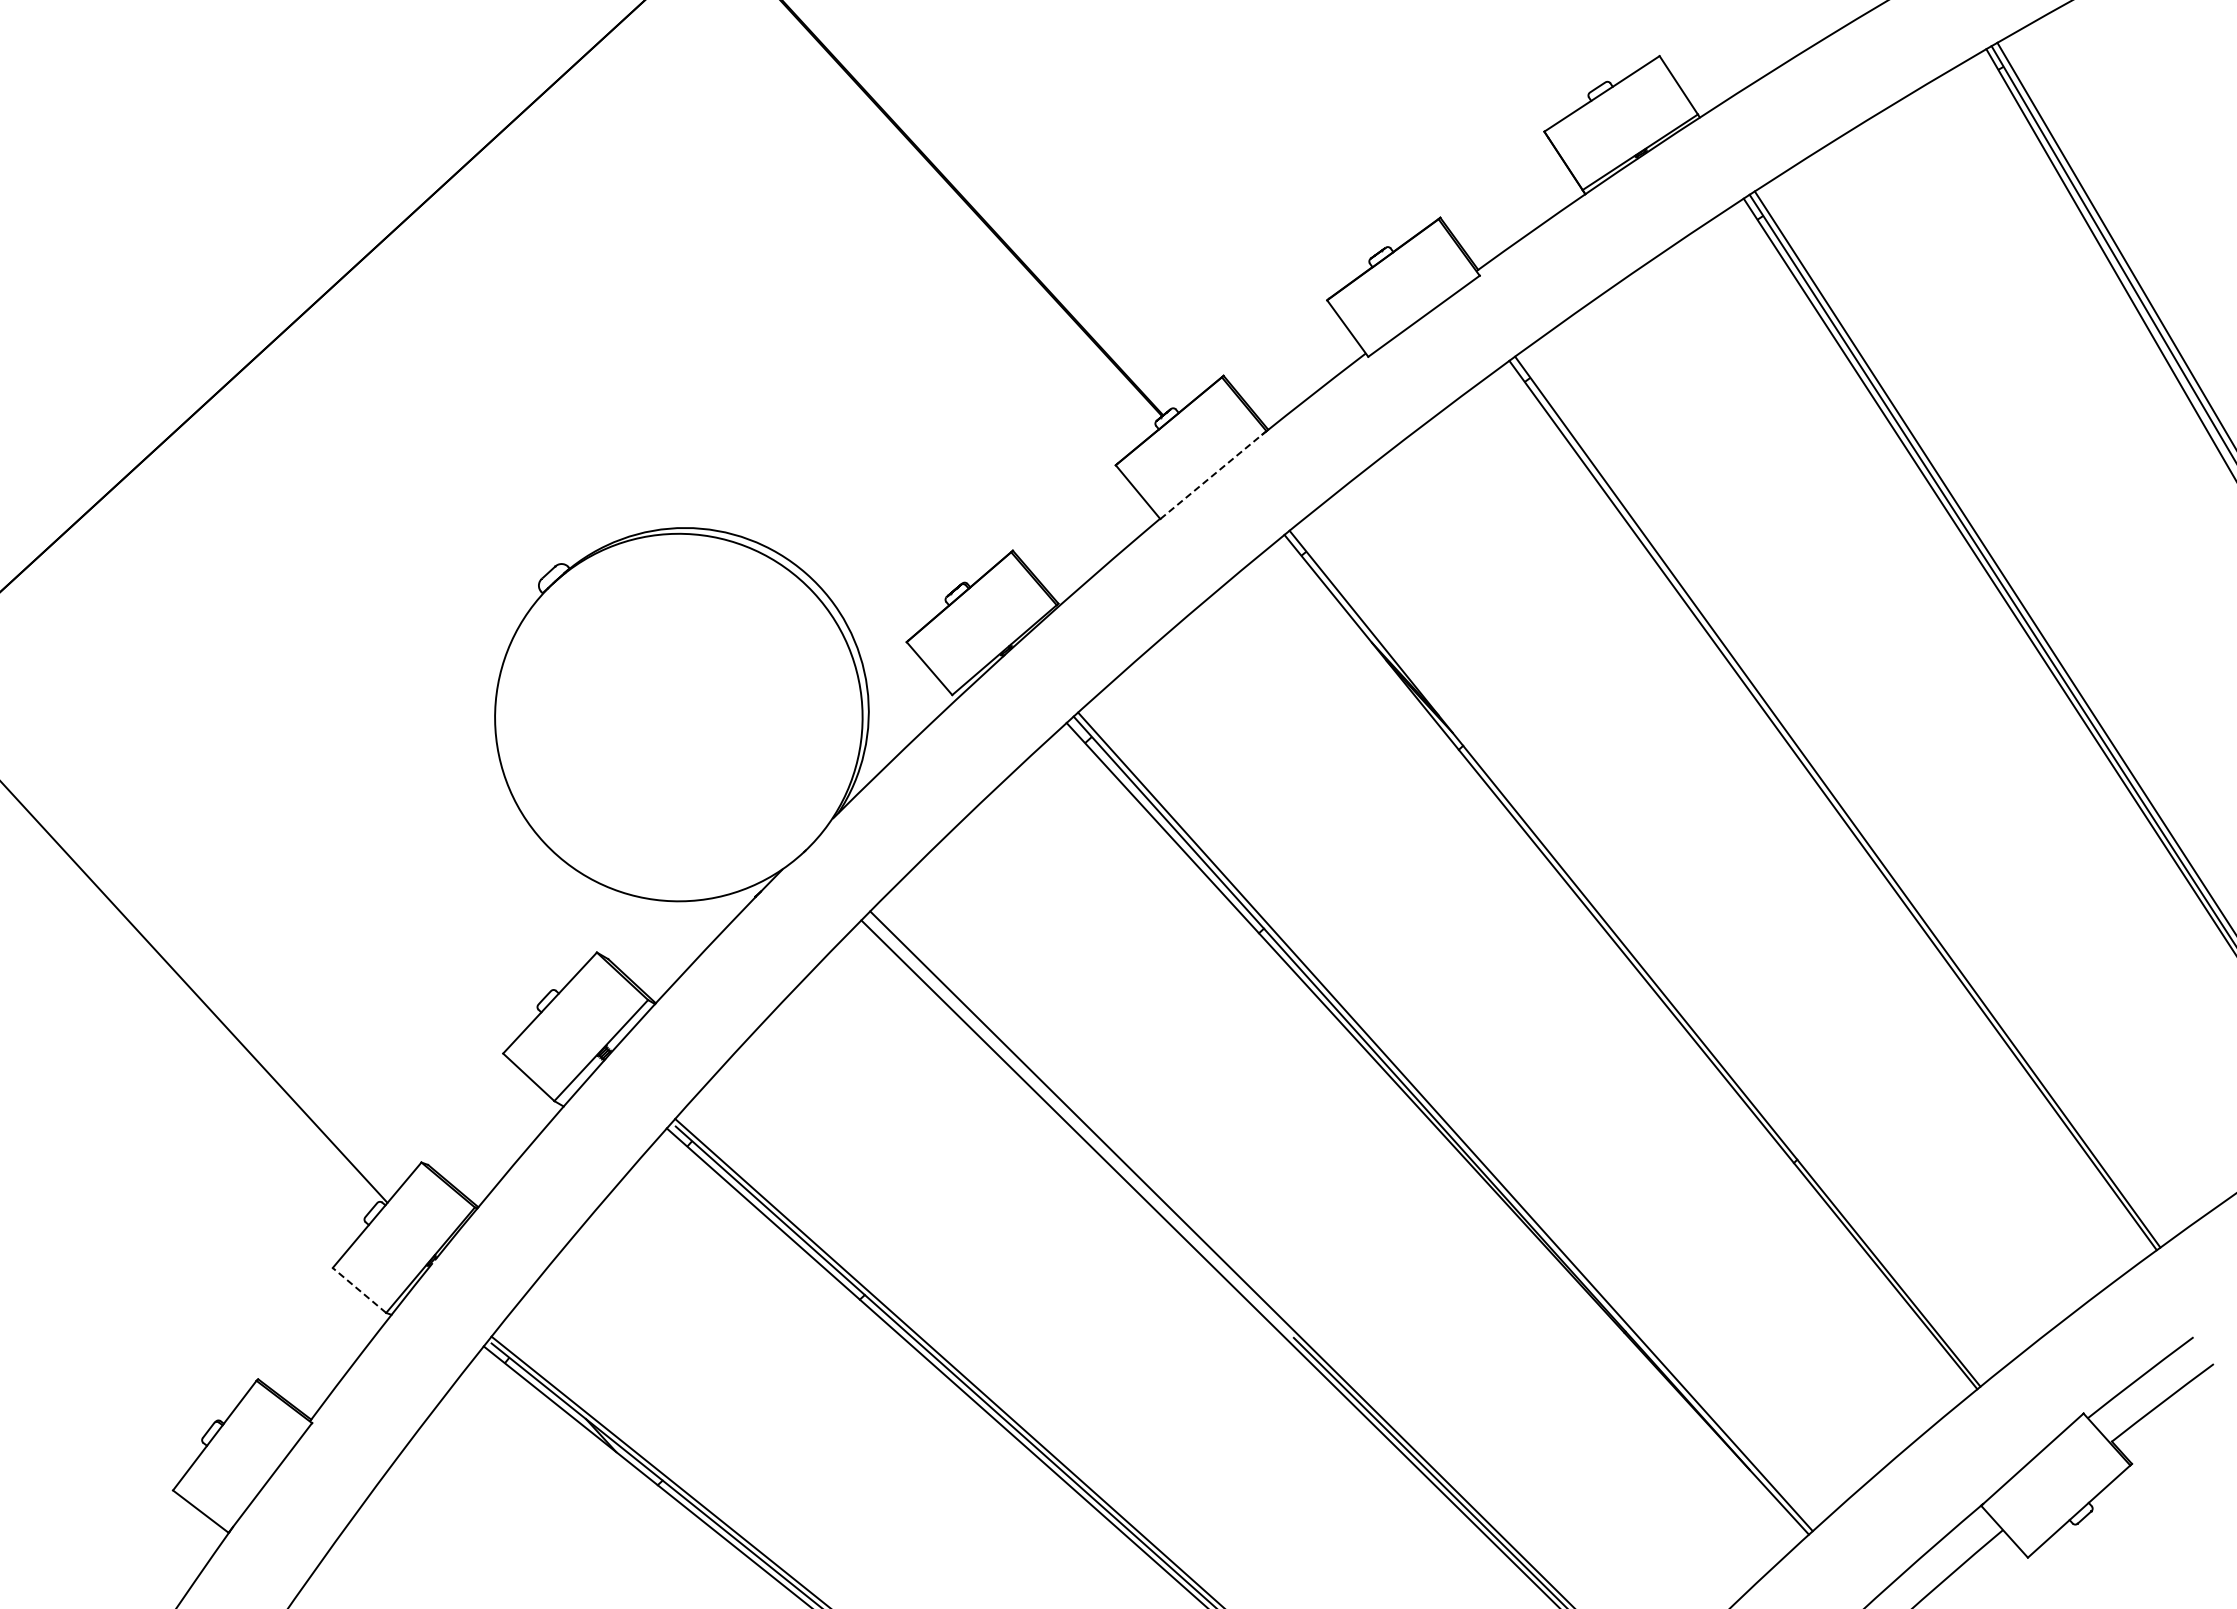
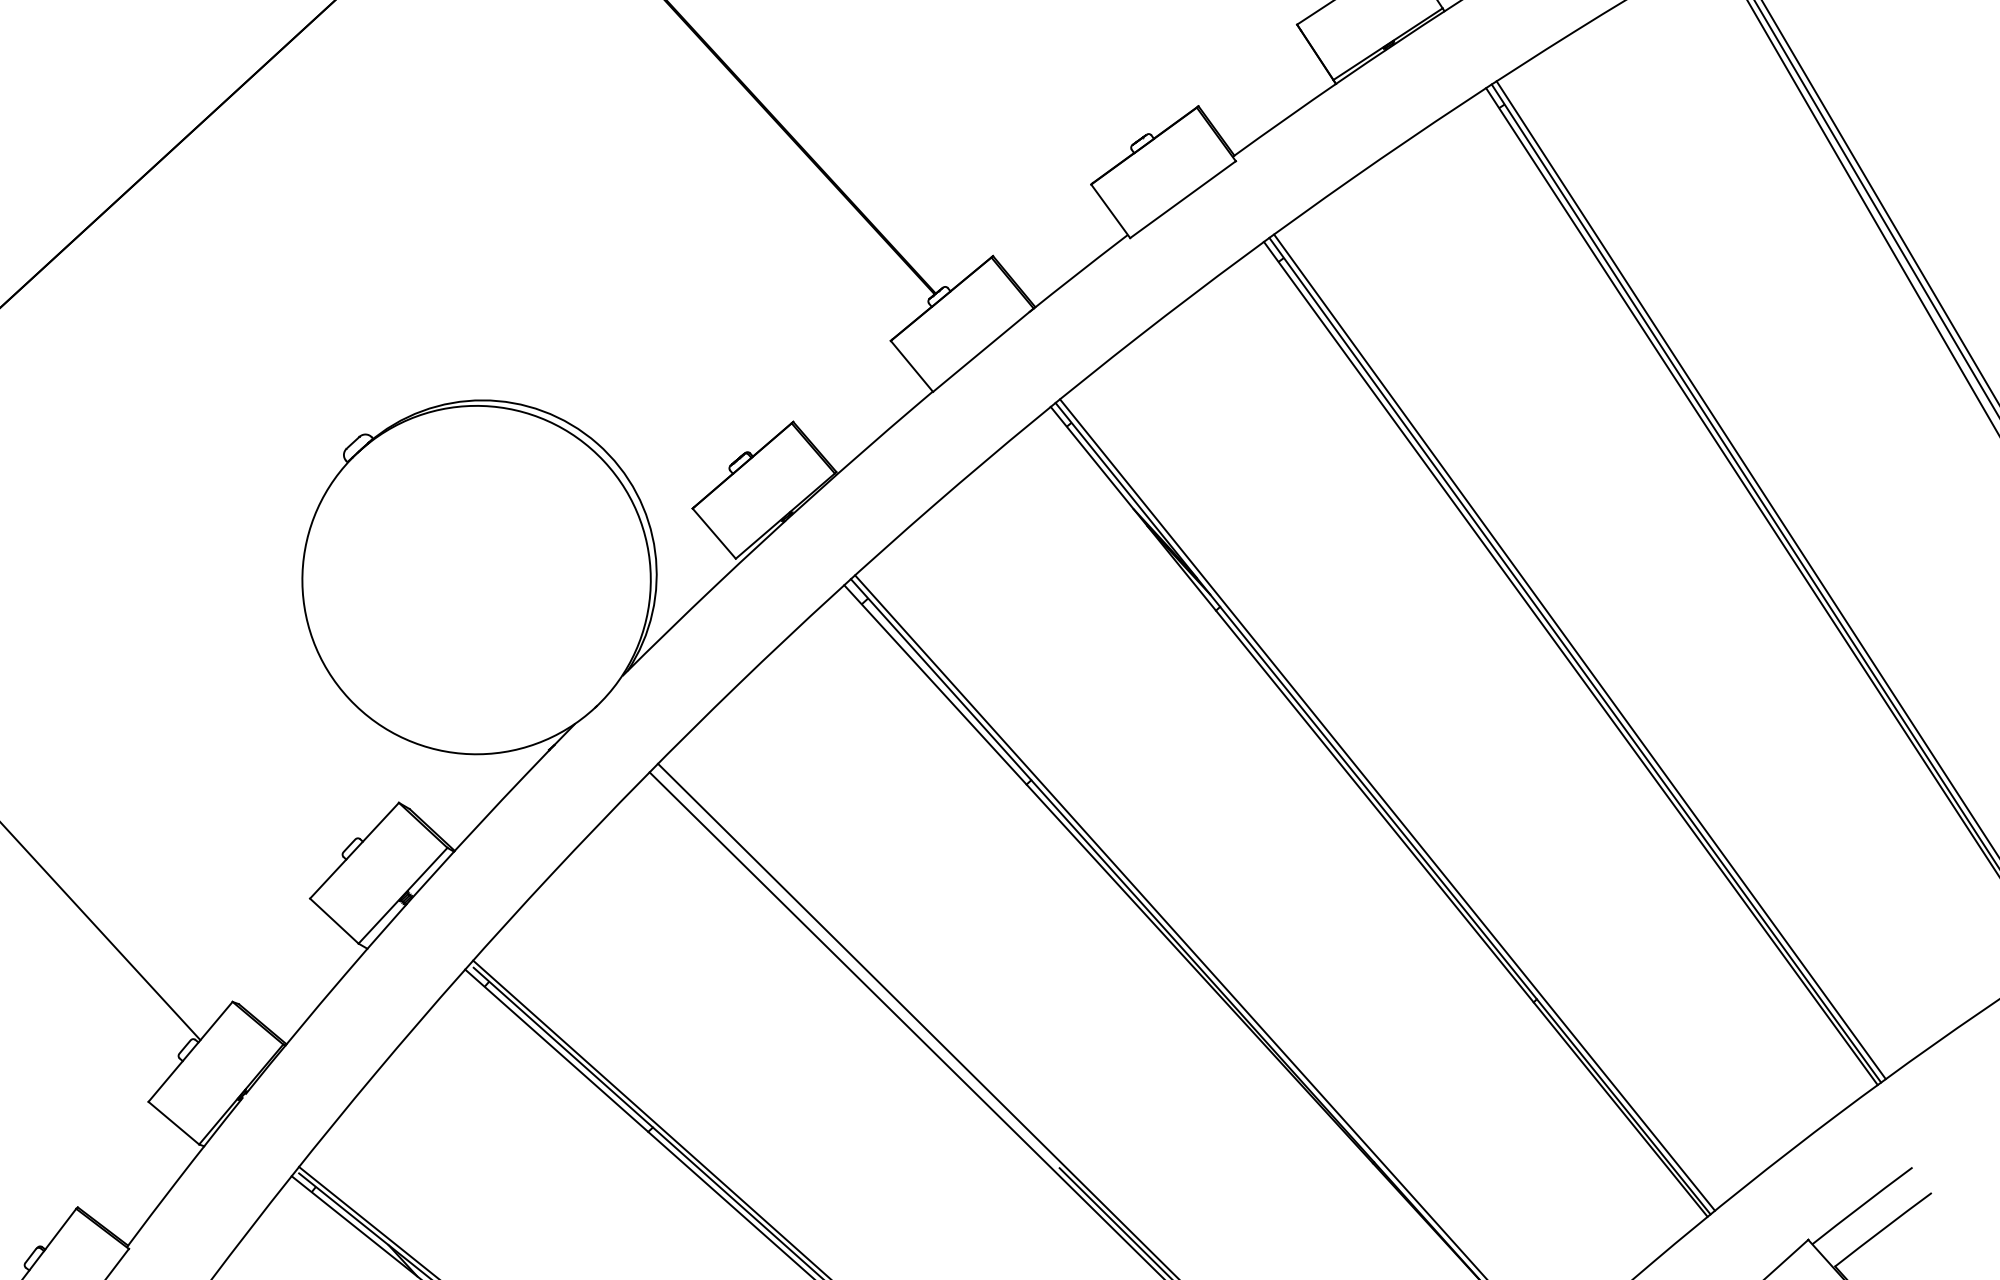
line: (1213, 475) -> (983, 350), dashed -> solid
line: (1842, 798) -> (1579, 656), added
line: (1639, 954) -> (1387, 804), added
line: (359, 1290) -> (173, 1123), dashed -> solid

